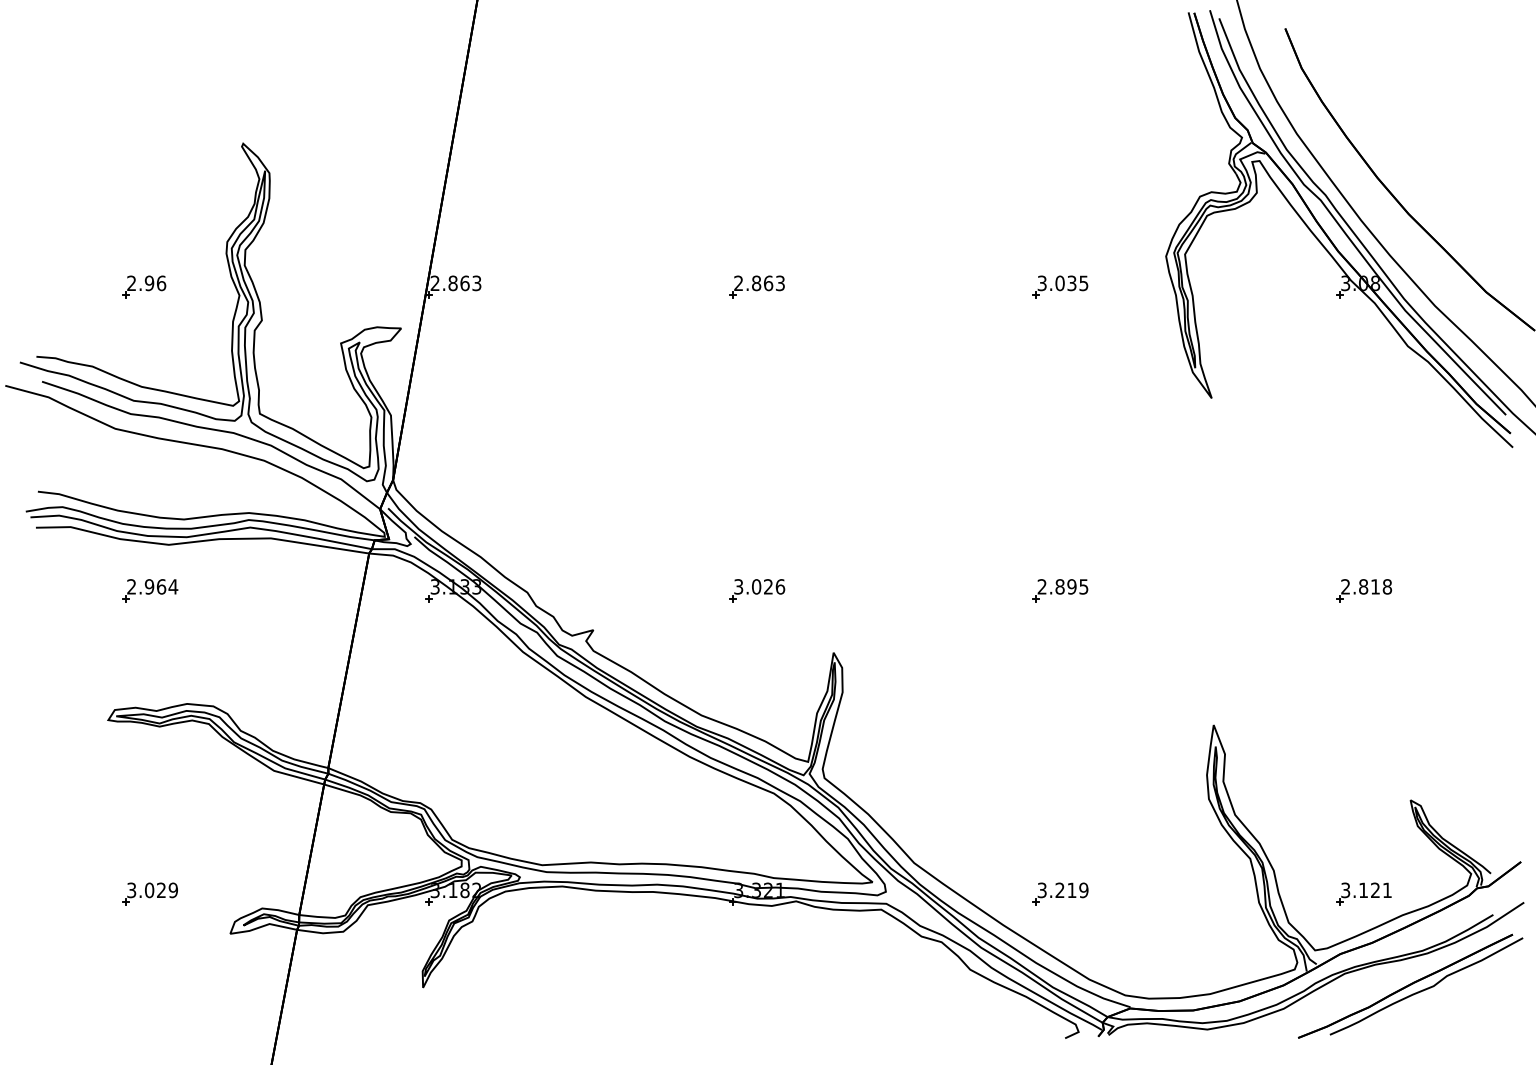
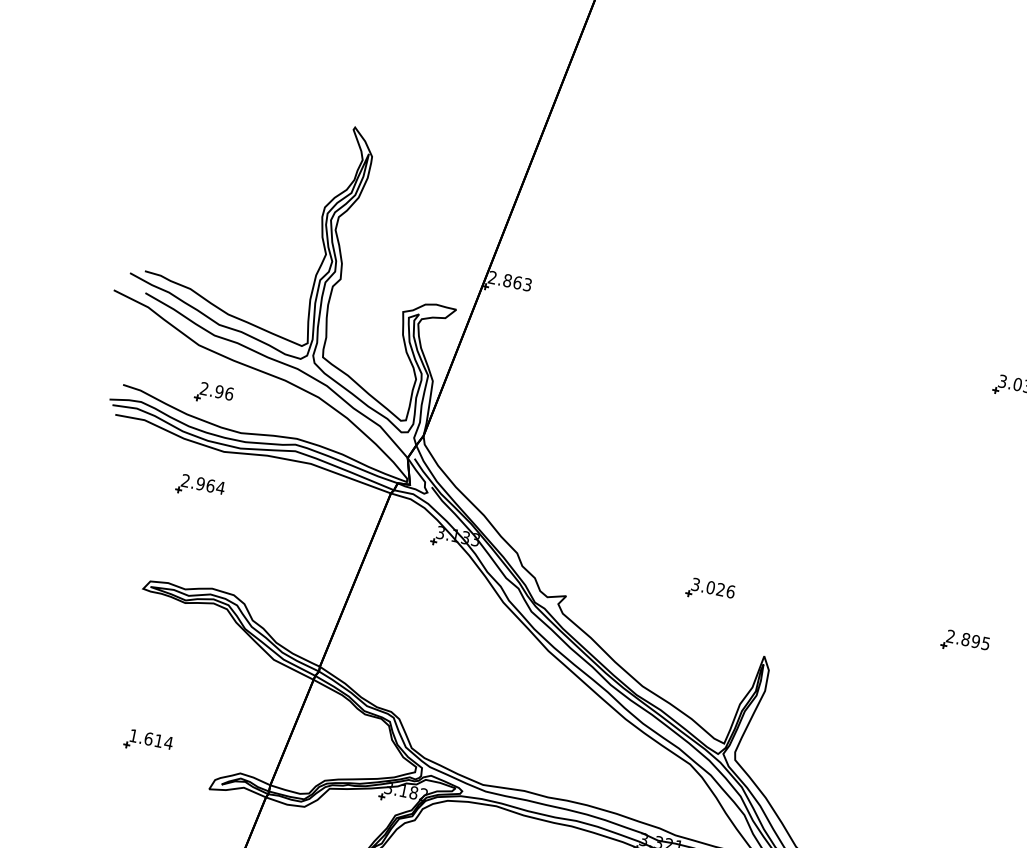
part: (144, 286) -> (214, 393), moved
part: (756, 286) -> (762, 335), removed
text: (152, 890) -> (151, 739), 3.029 -> 1.614

